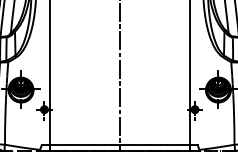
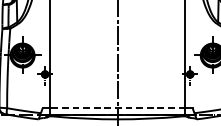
line: (119, 144) -> (117, 107), solid -> dashed

